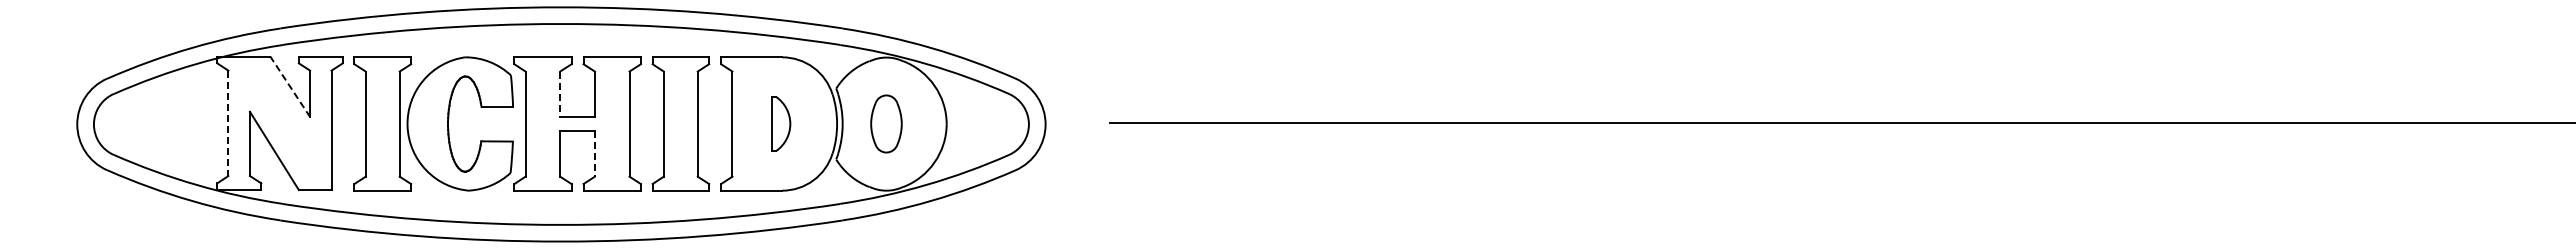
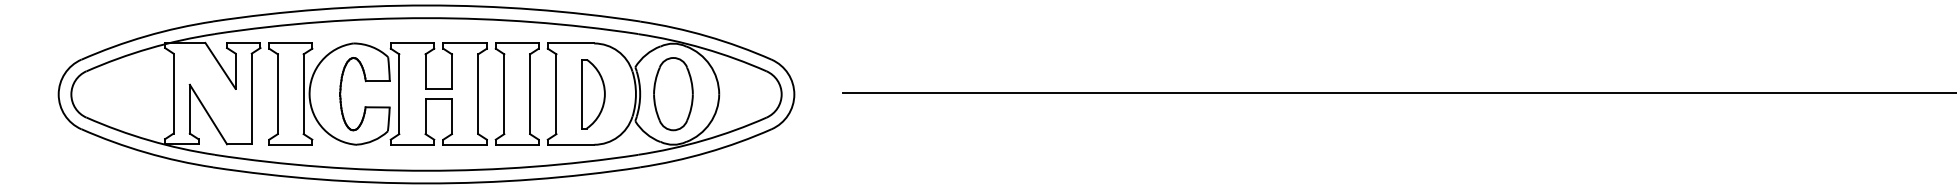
line: (290, 86) -> (220, 65), dashed -> solid
line: (560, 94) -> (425, 71), dashed -> solid
line: (228, 123) -> (173, 93), dashed -> solid
part: (781, 123) -> (593, 93), size x1.67
part: (886, 123) -> (673, 93), size x1.67
line: (594, 153) -> (451, 116), dashed -> solid

